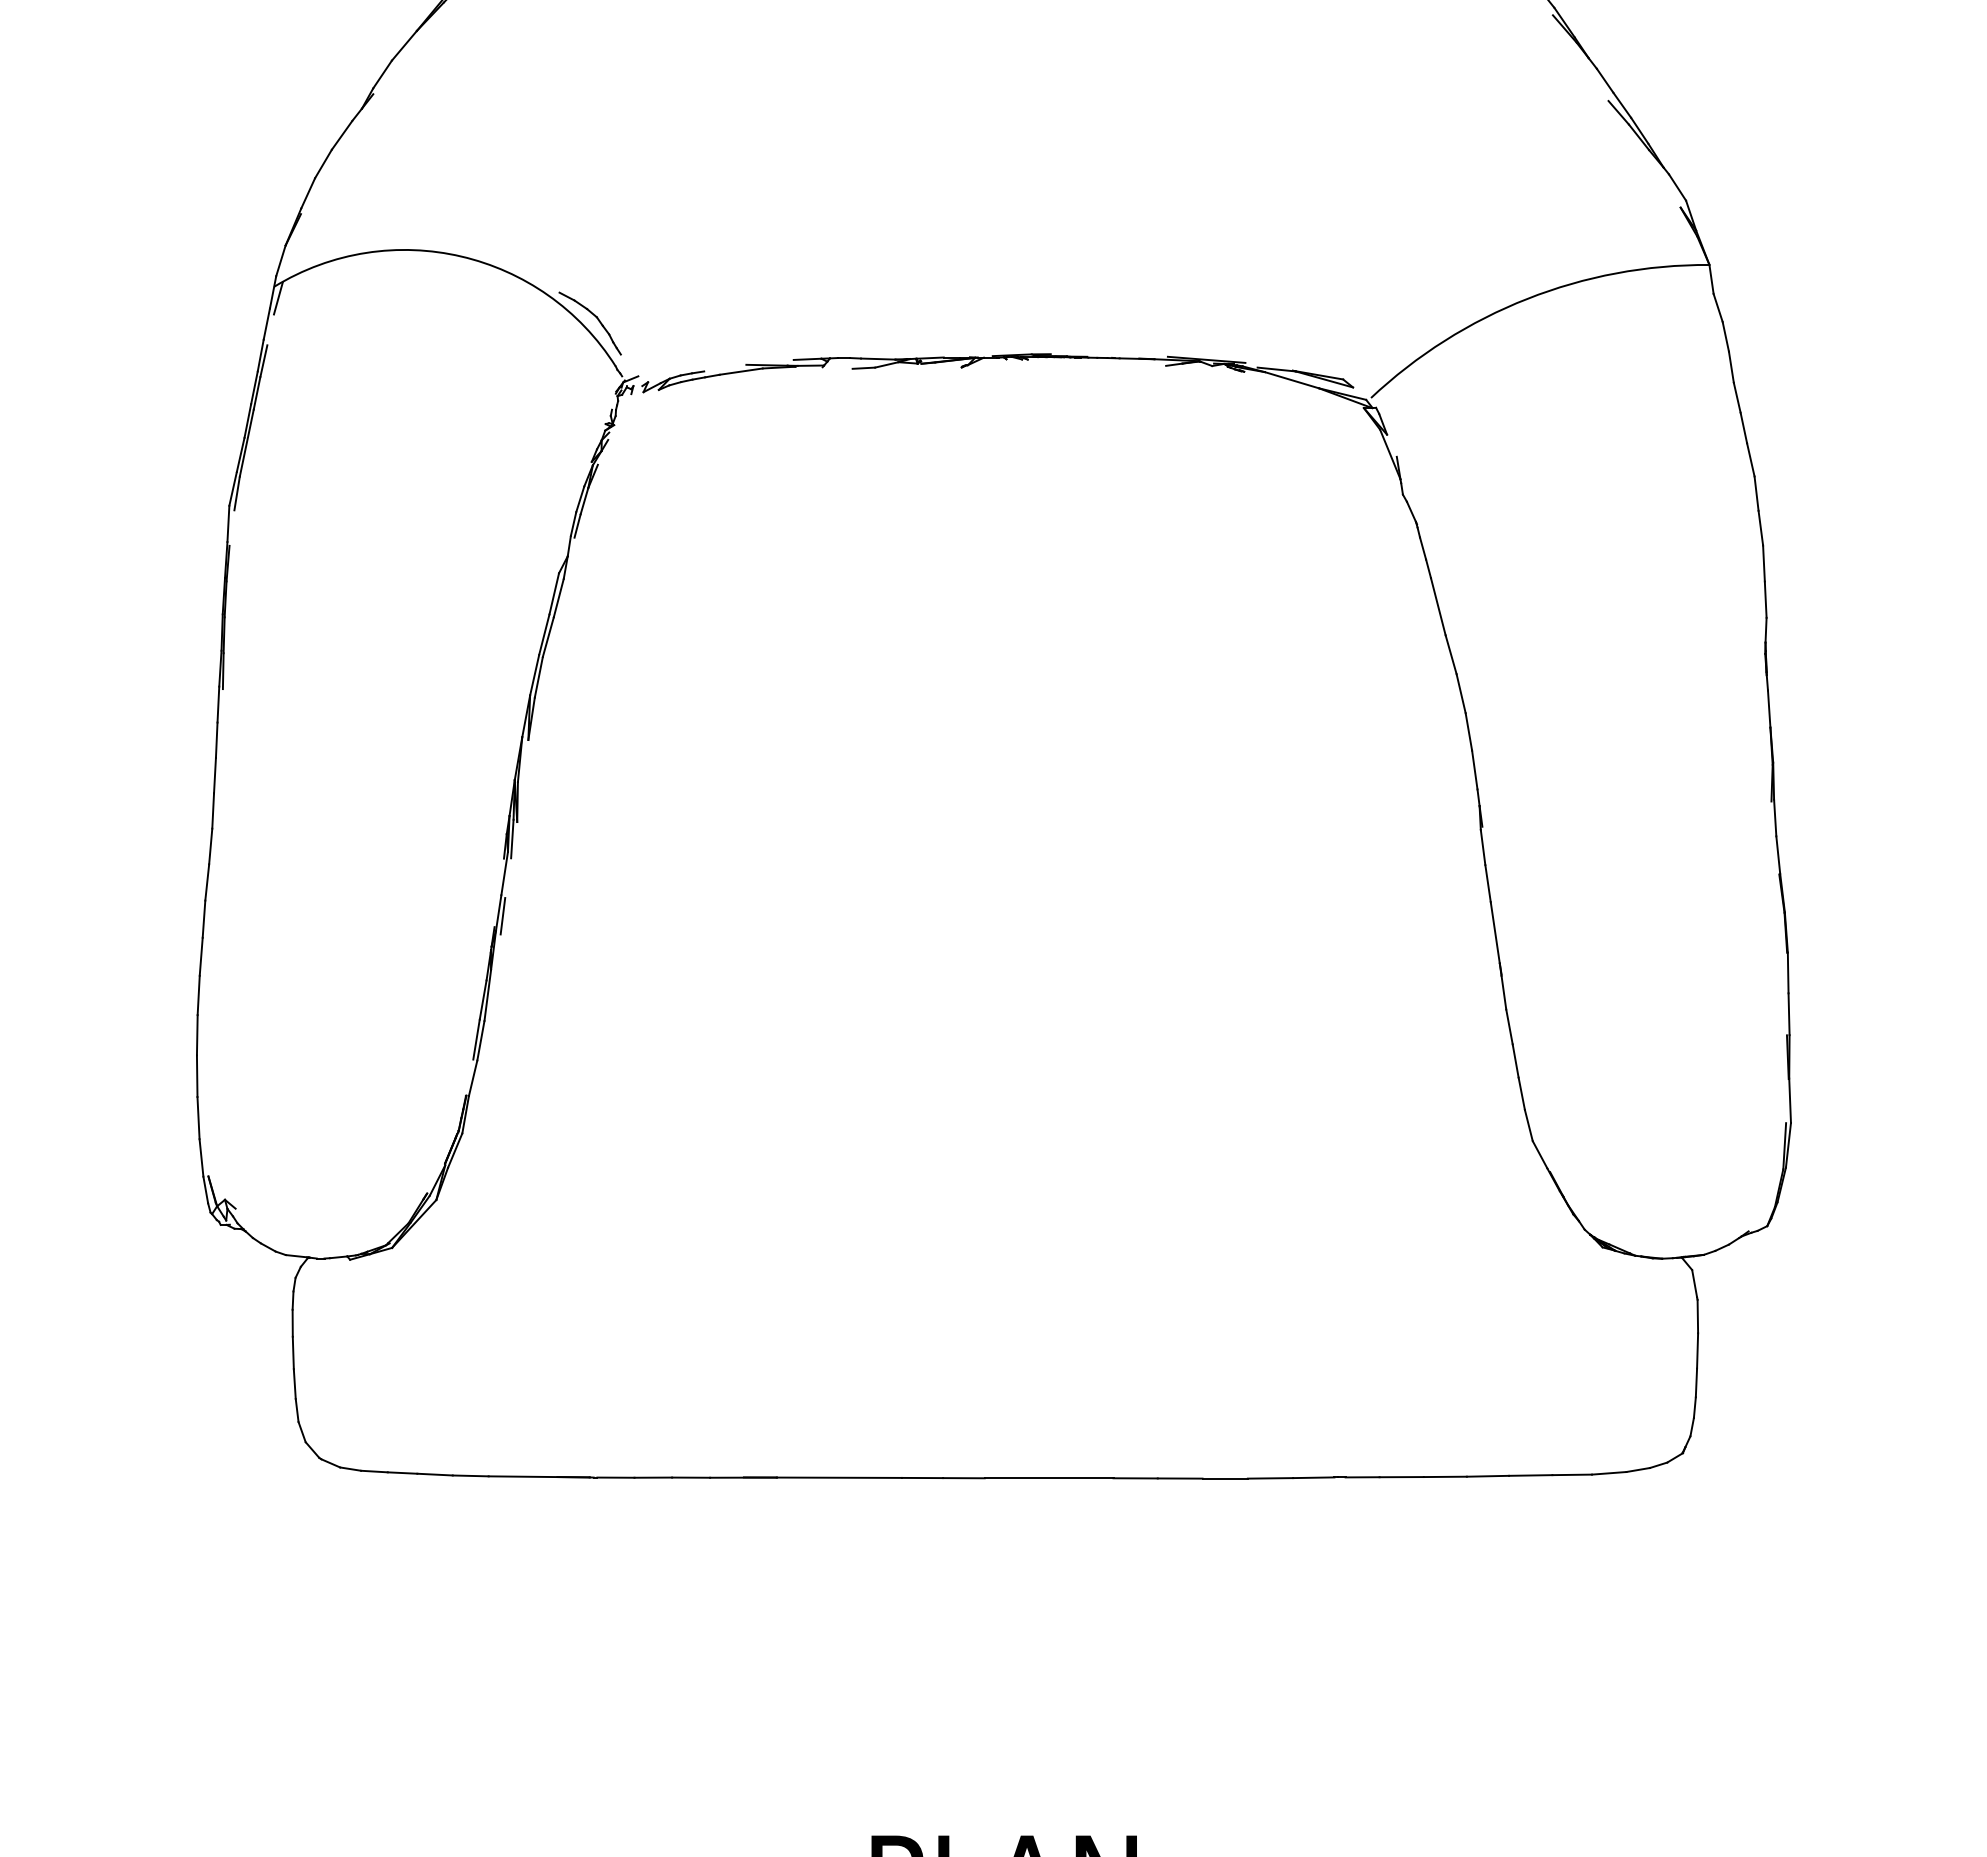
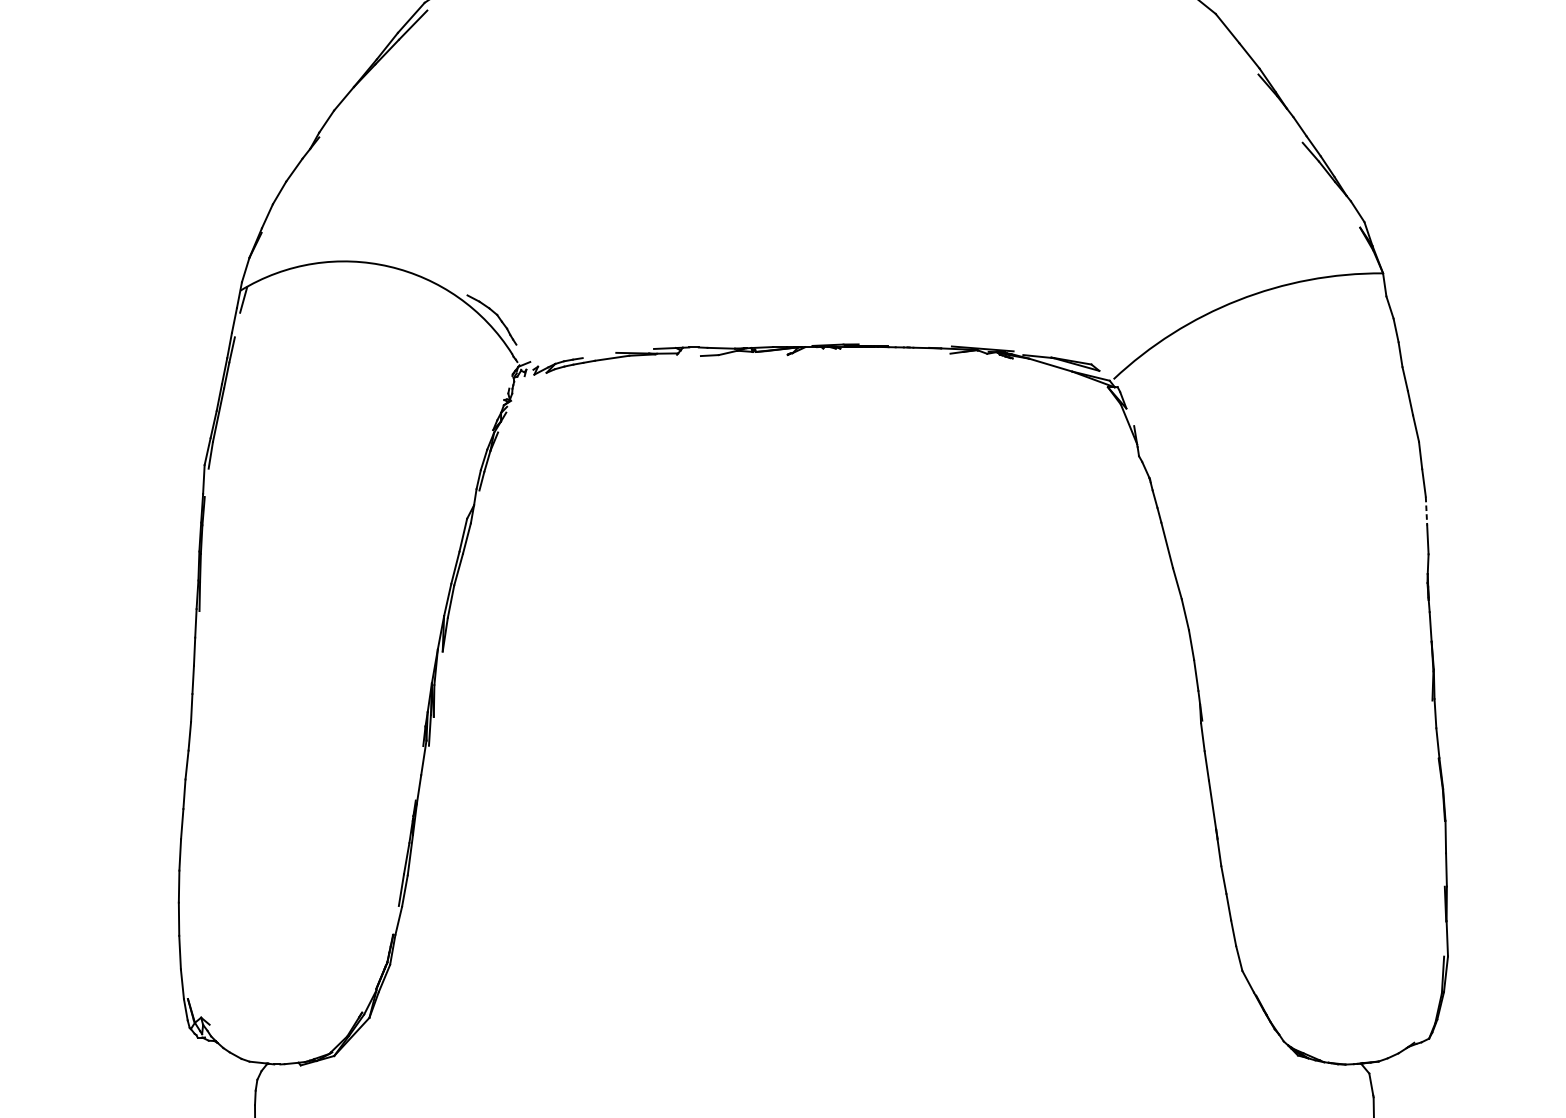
line: (1763, 564) -> (1426, 511), solid -> dashed
line: (502, 916) -> (422, 792), removed

